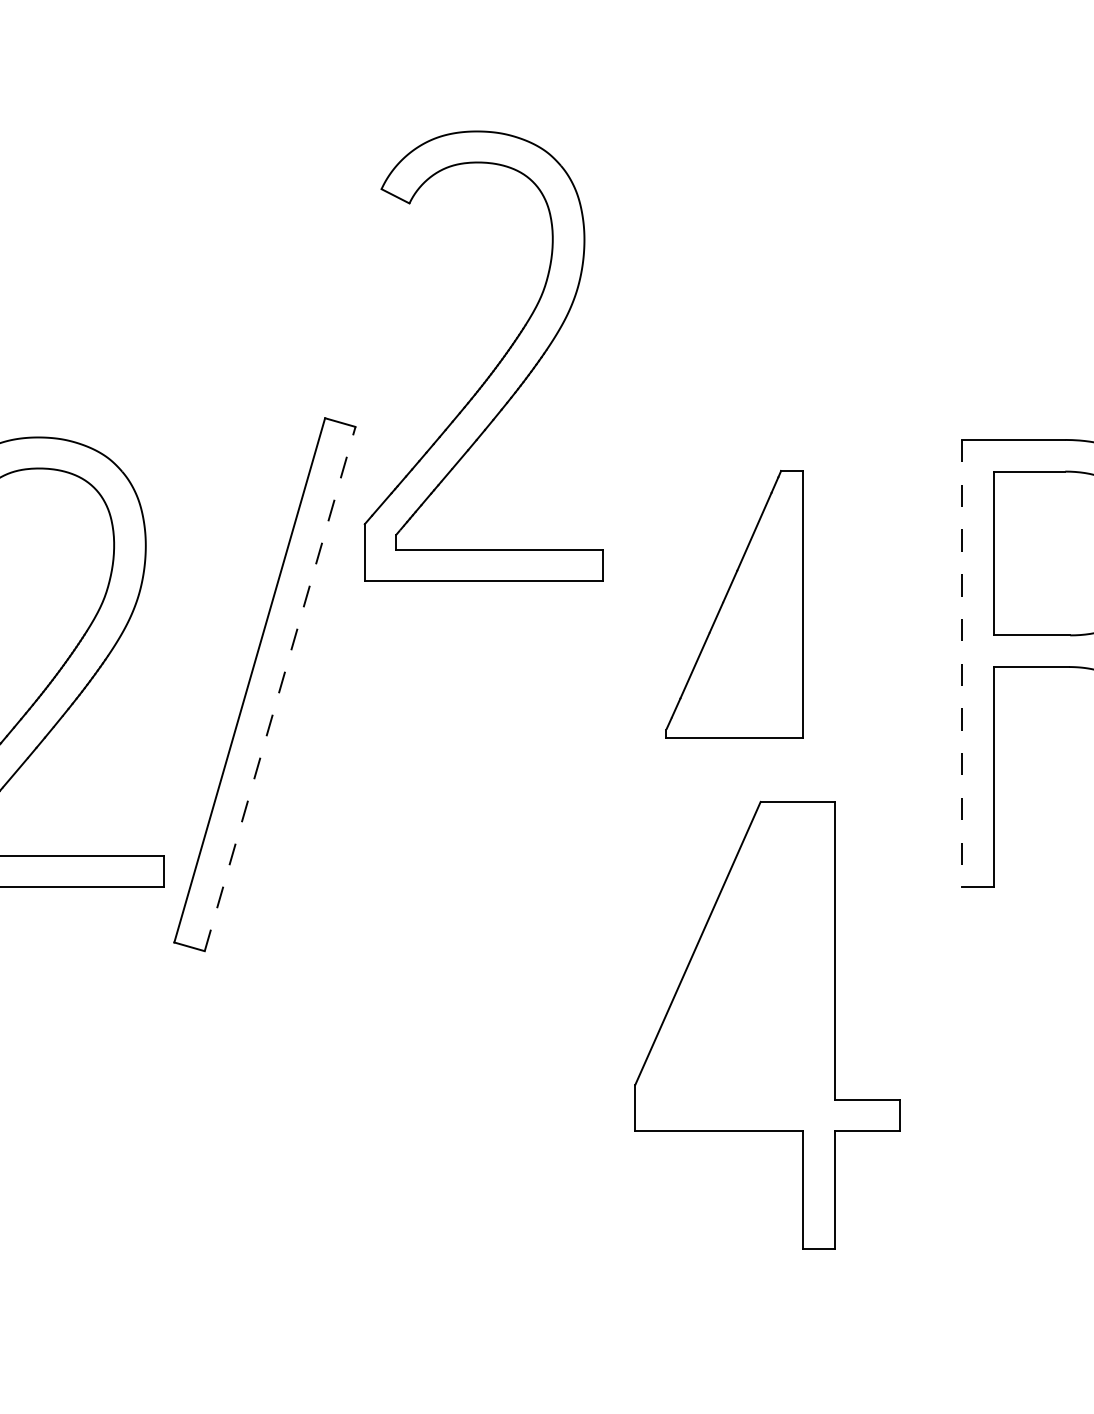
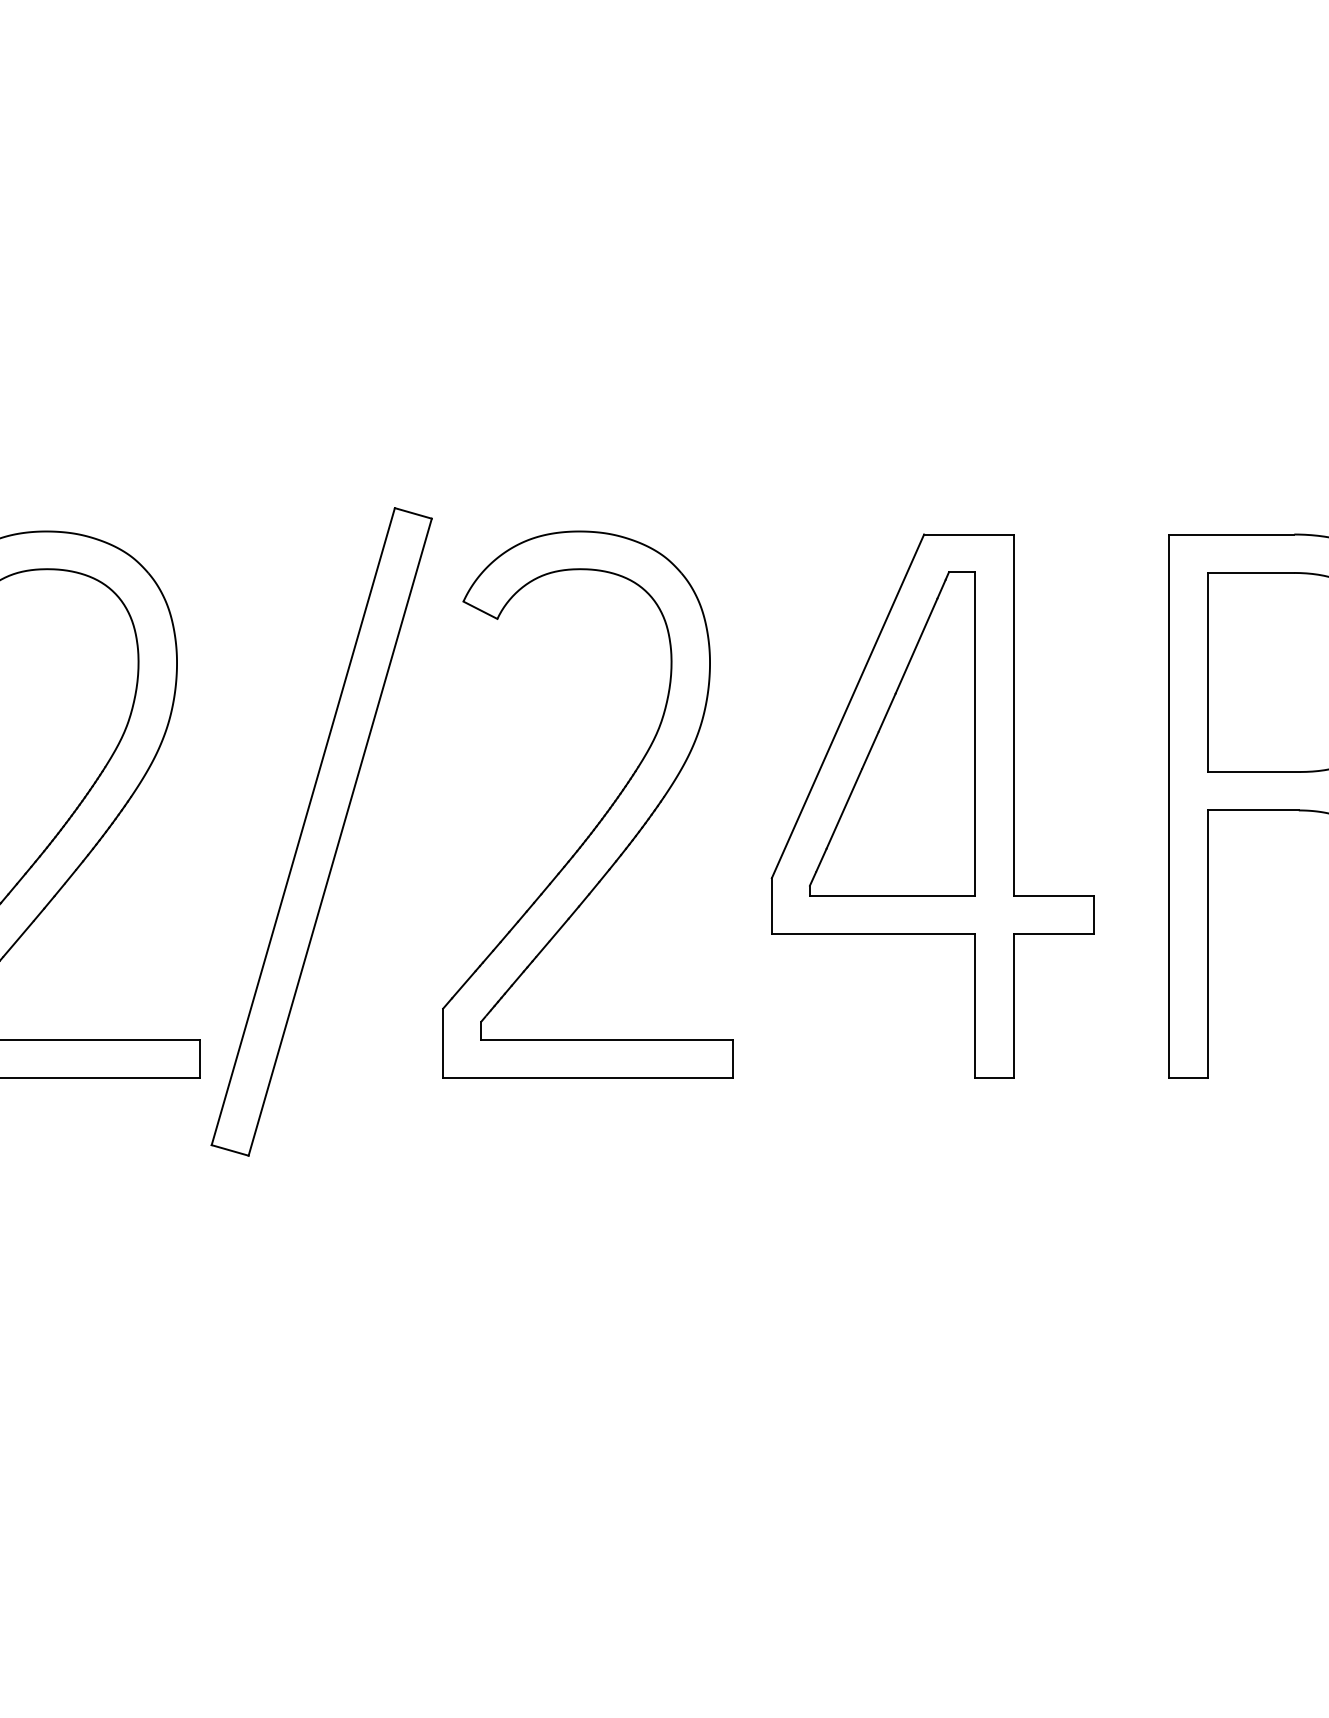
part: (495, 366) -> (601, 817), moved
line: (962, 663) -> (1169, 806), dashed -> solid
line: (280, 689) -> (340, 837), dashed -> solid
part: (767, 1024) -> (932, 804), moved

